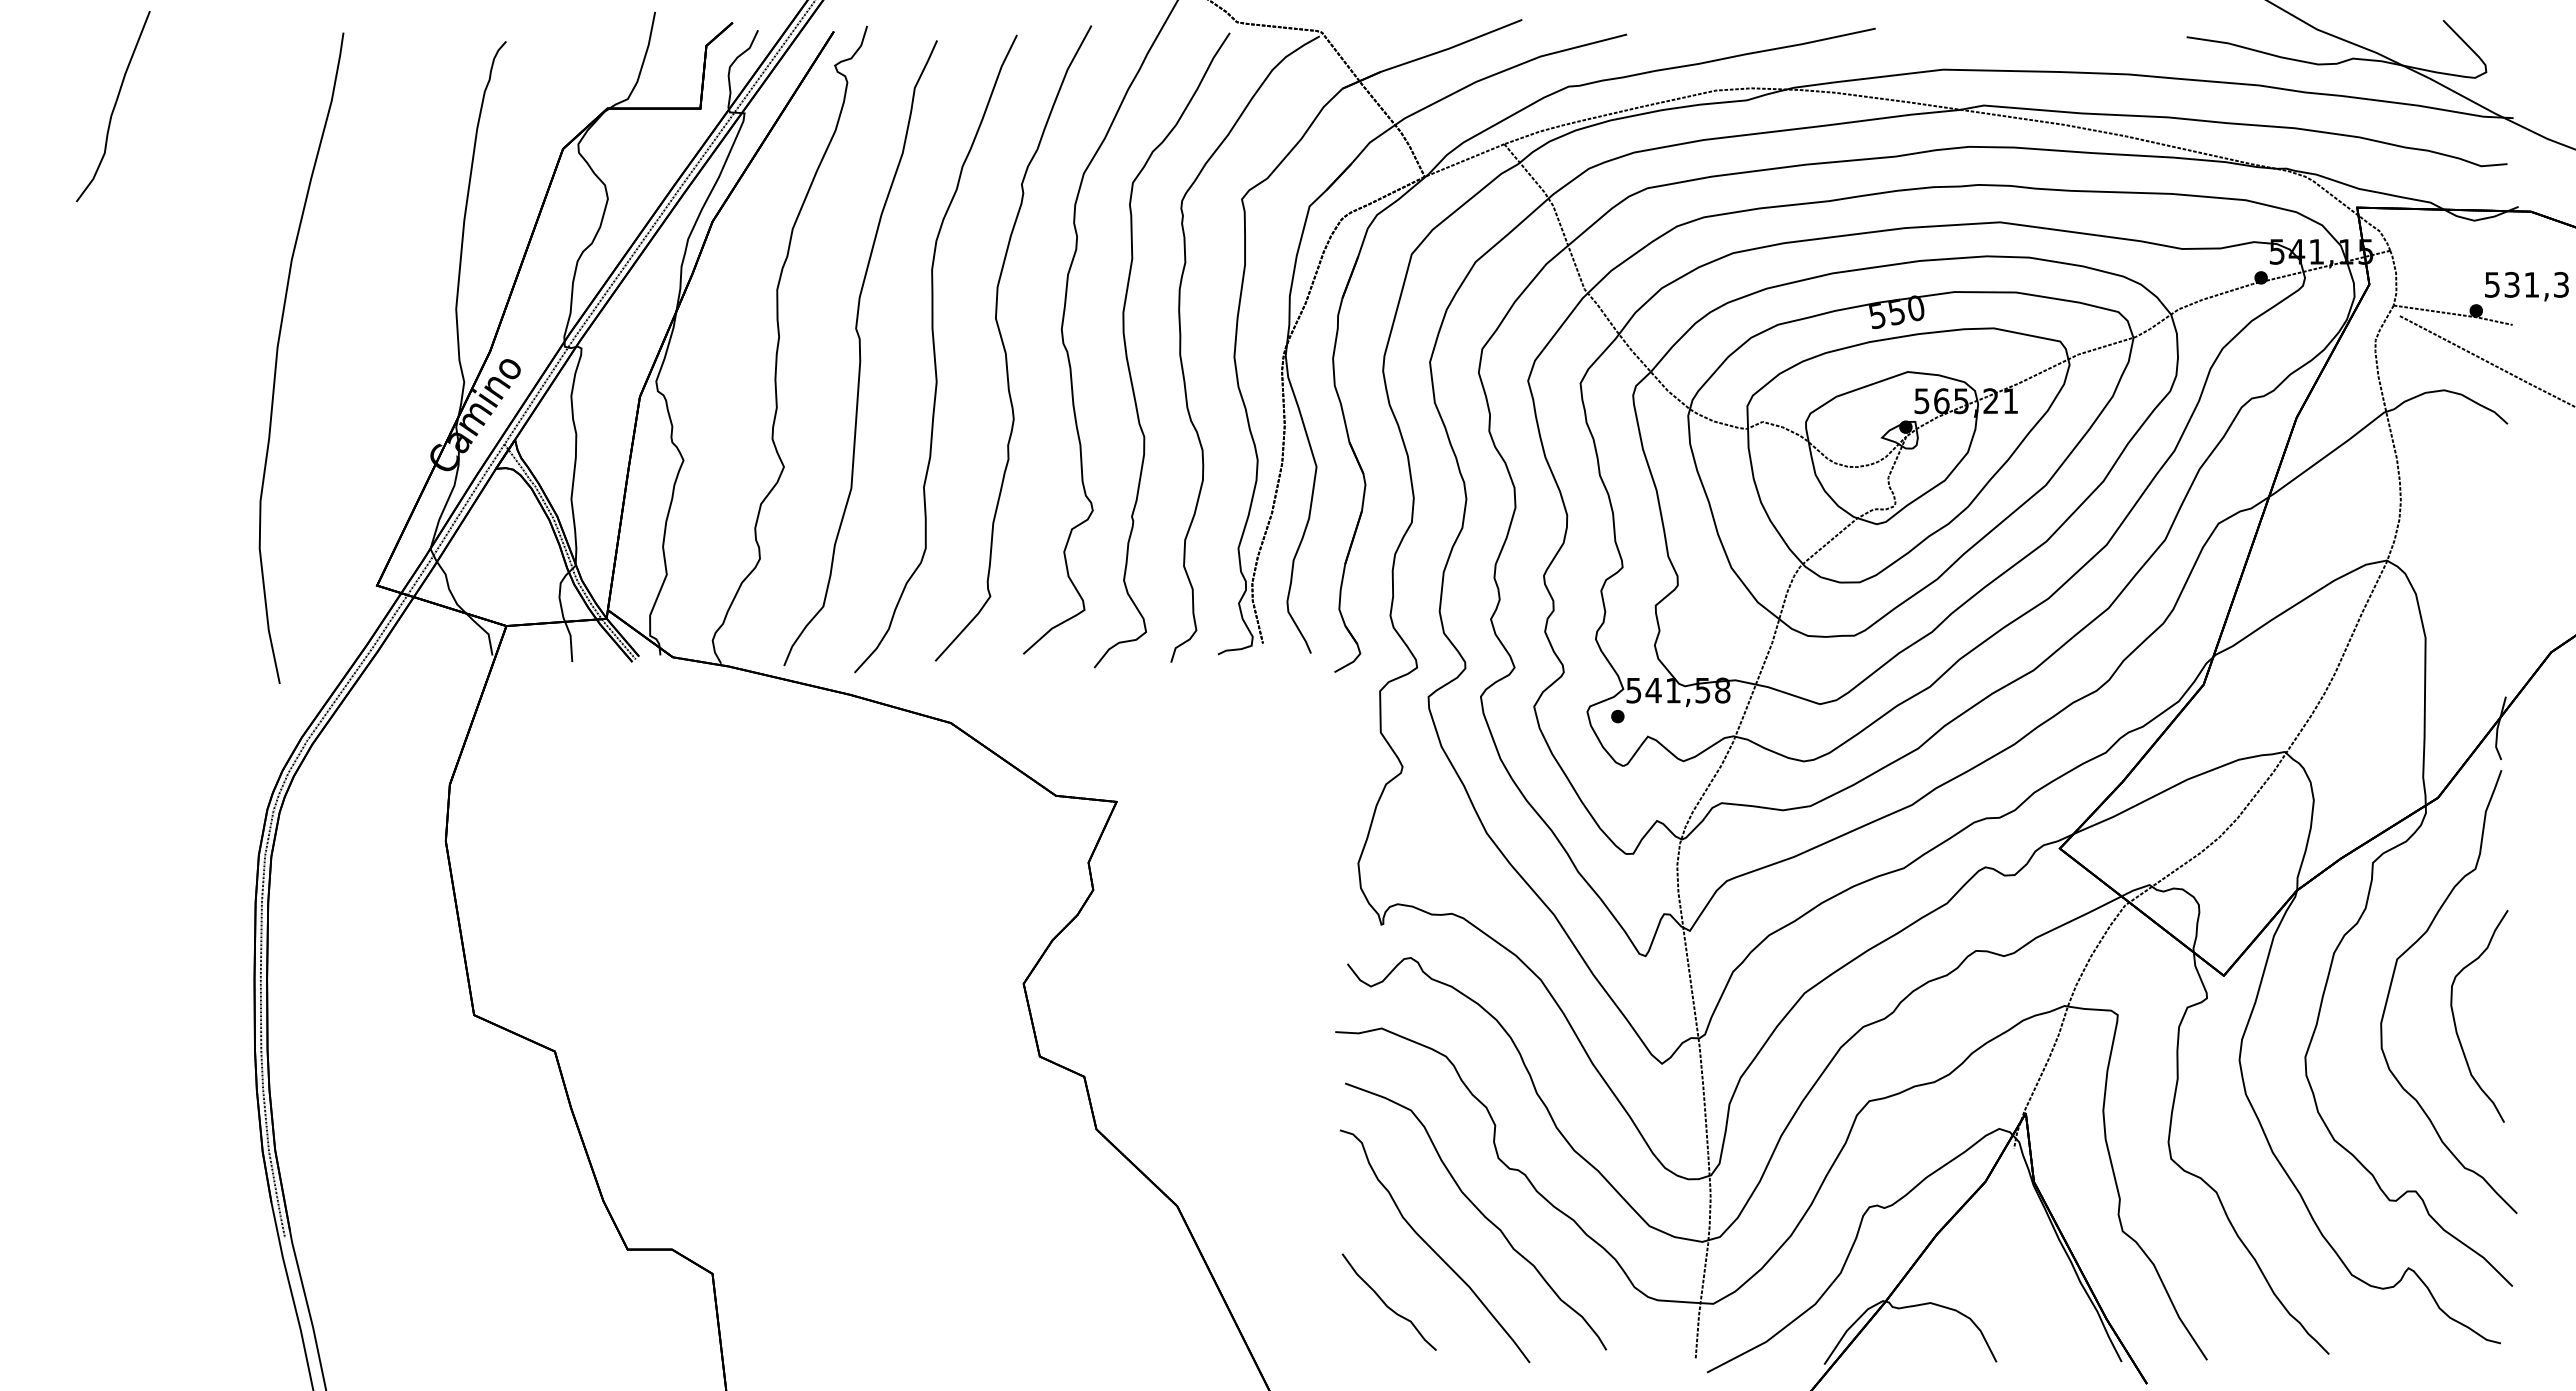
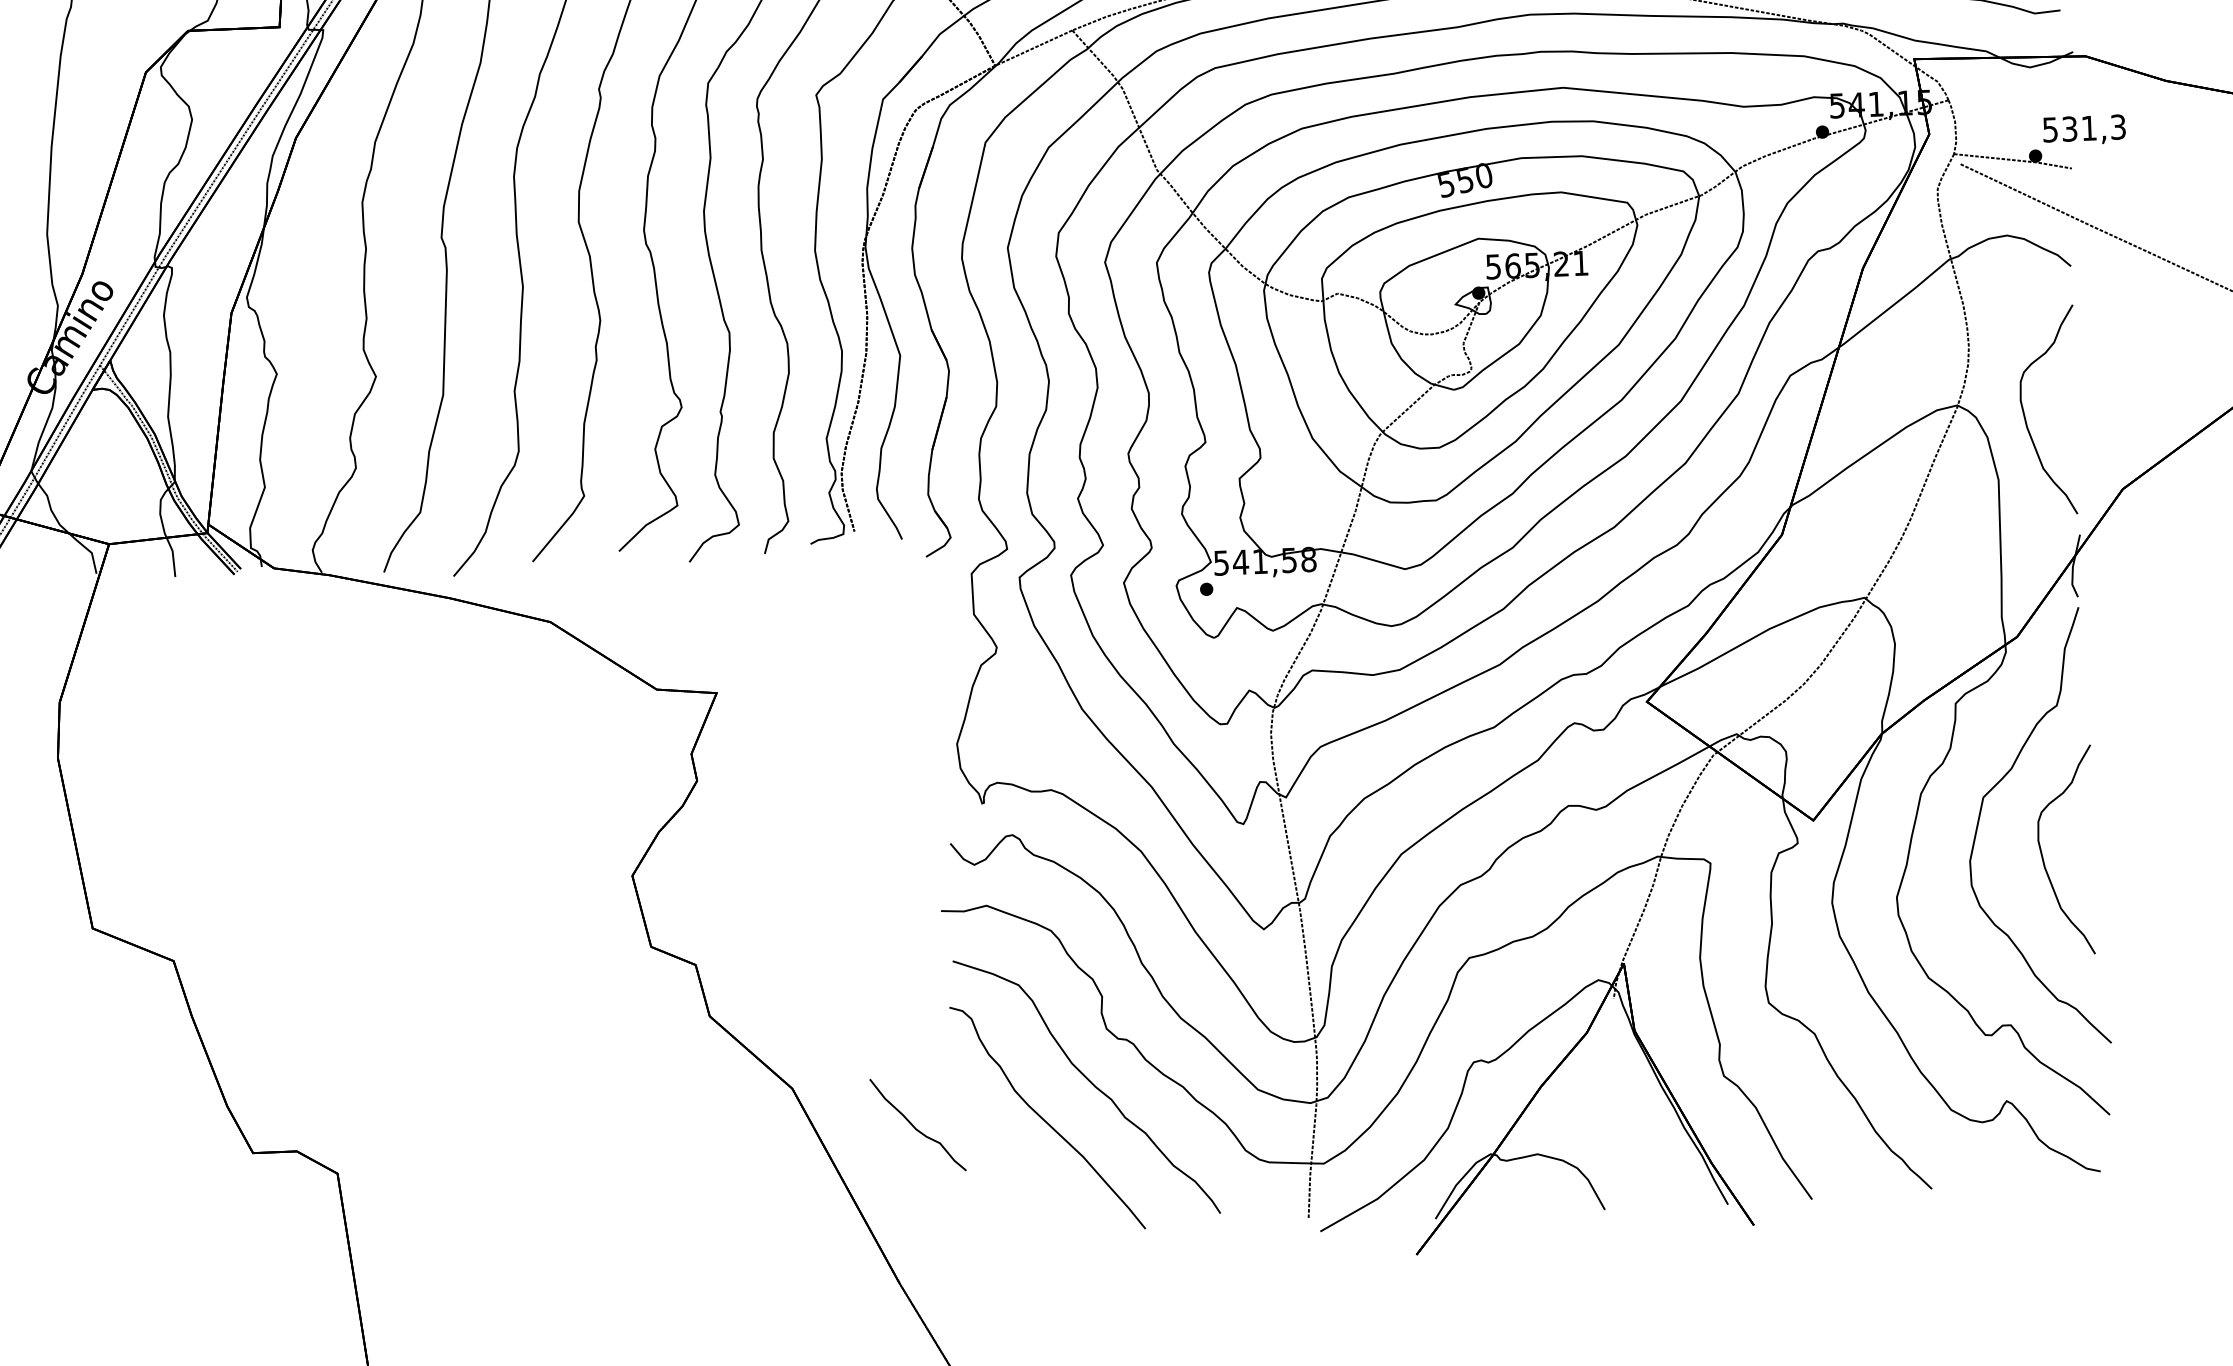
part: (2455, 573) -> (2025, 415), added
part: (1388, 1301) -> (917, 1124), moved

